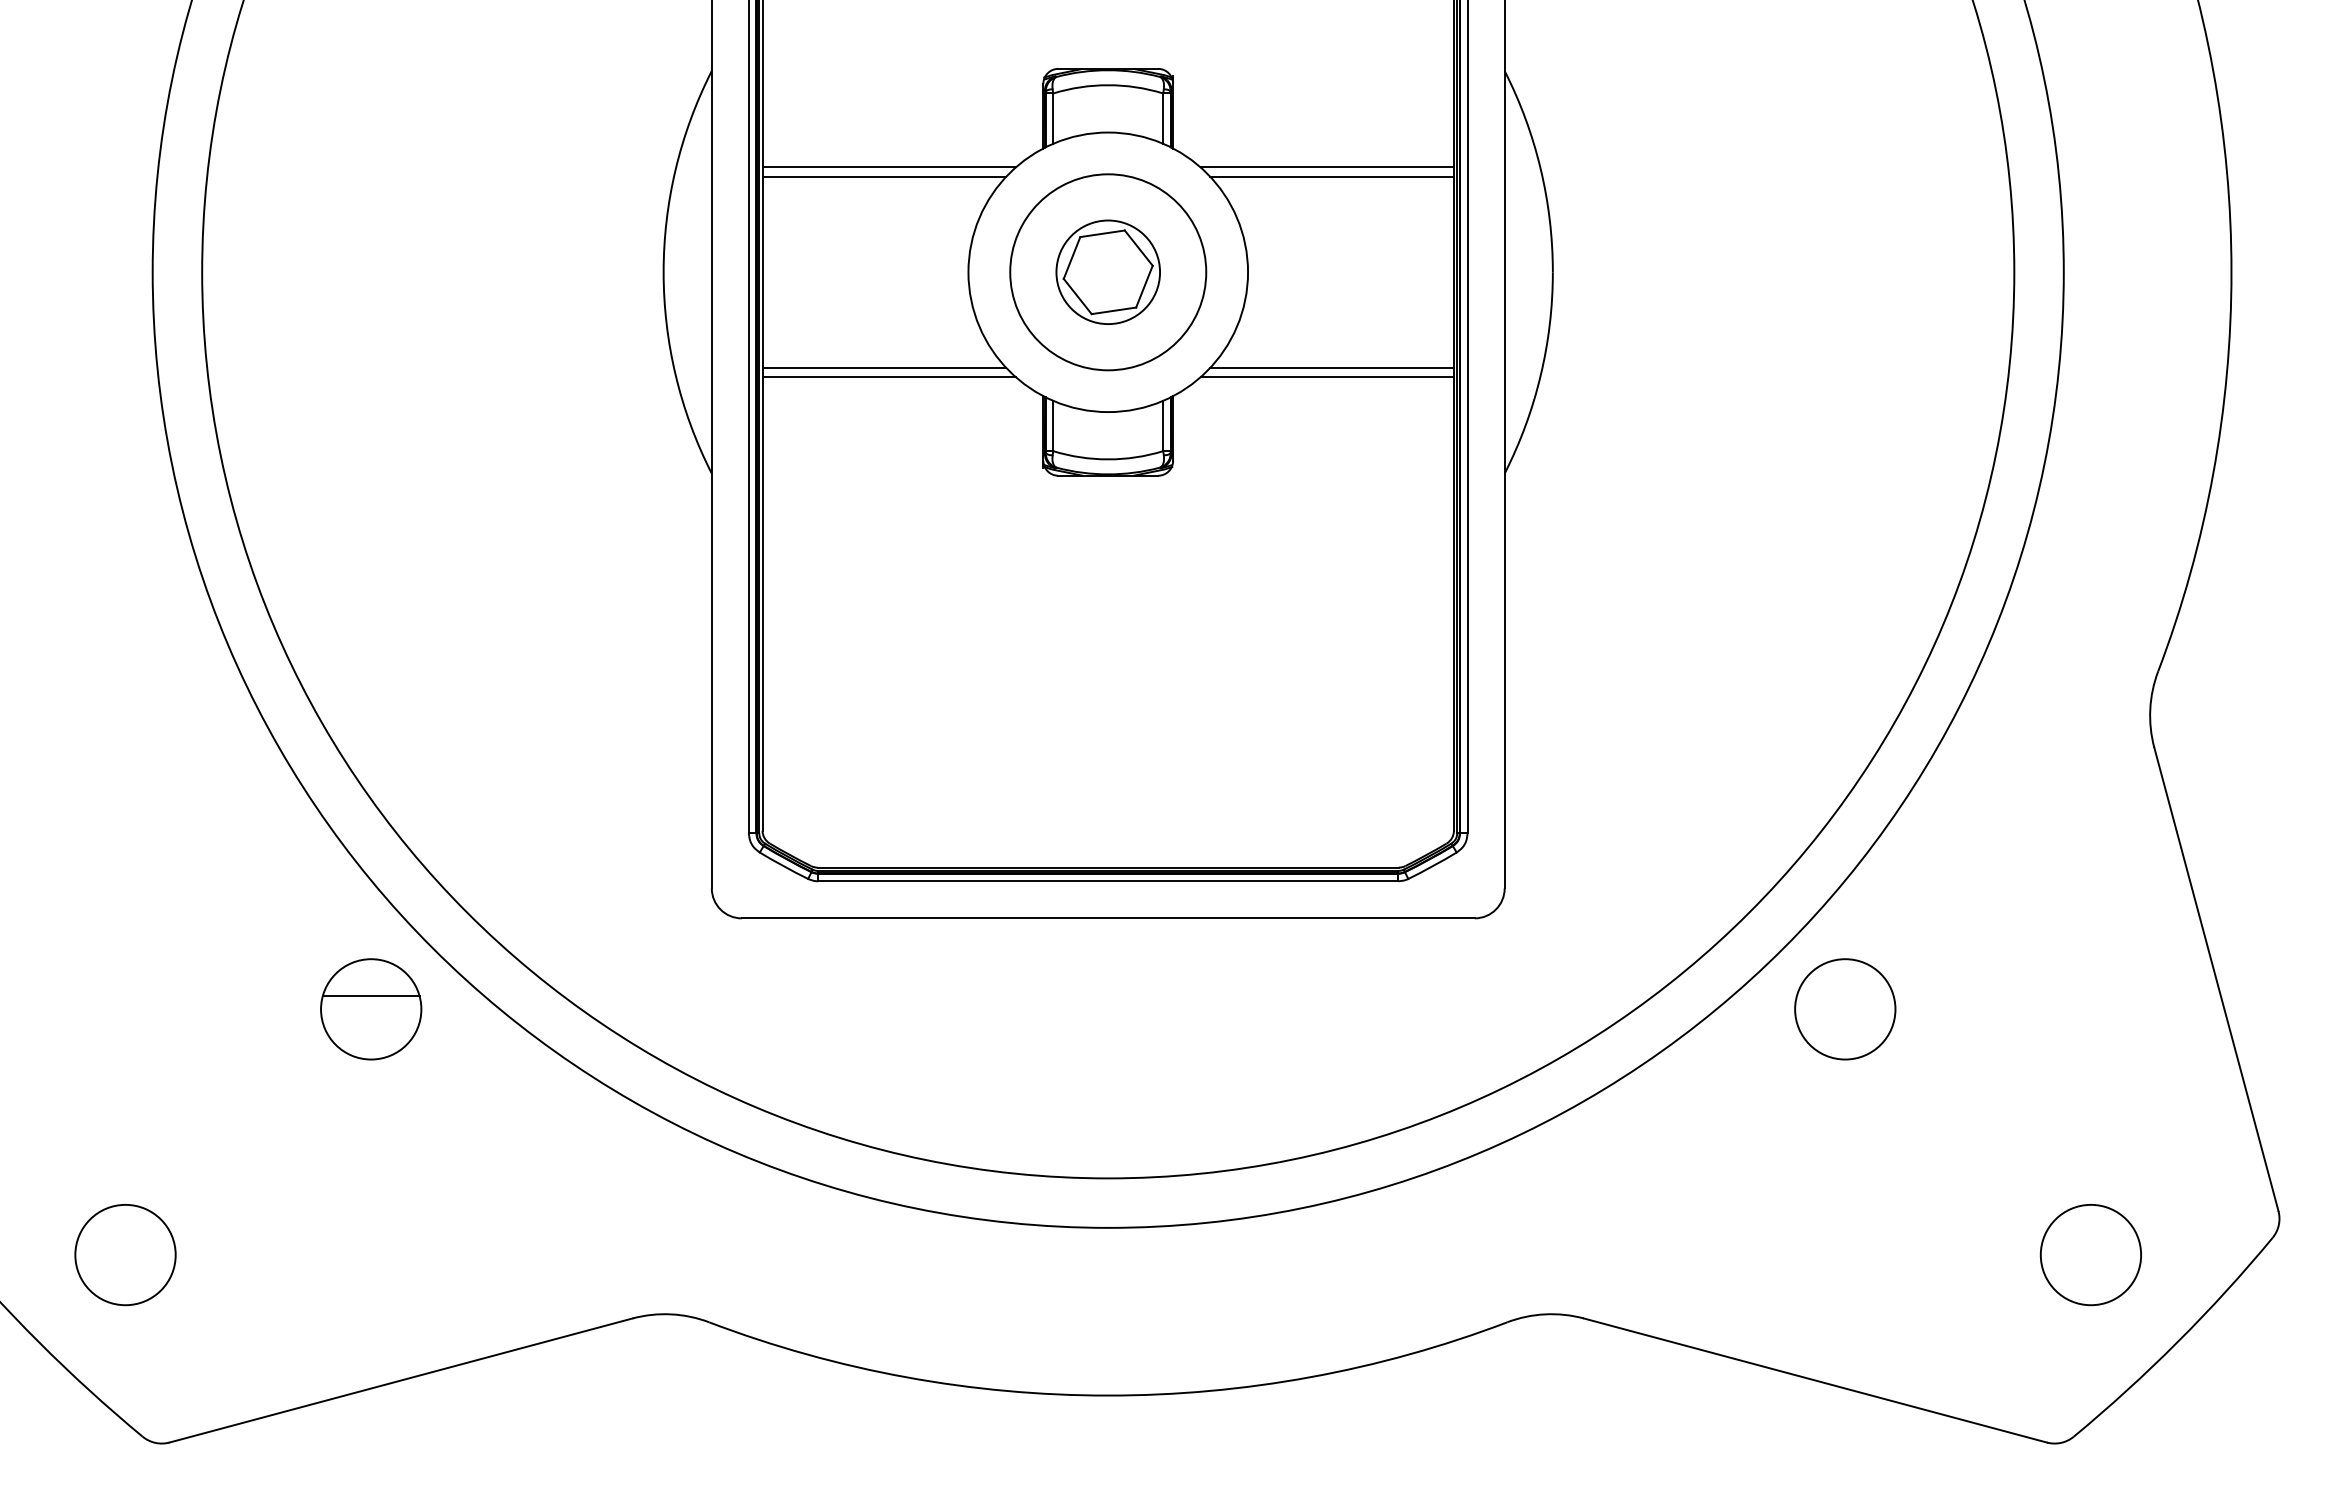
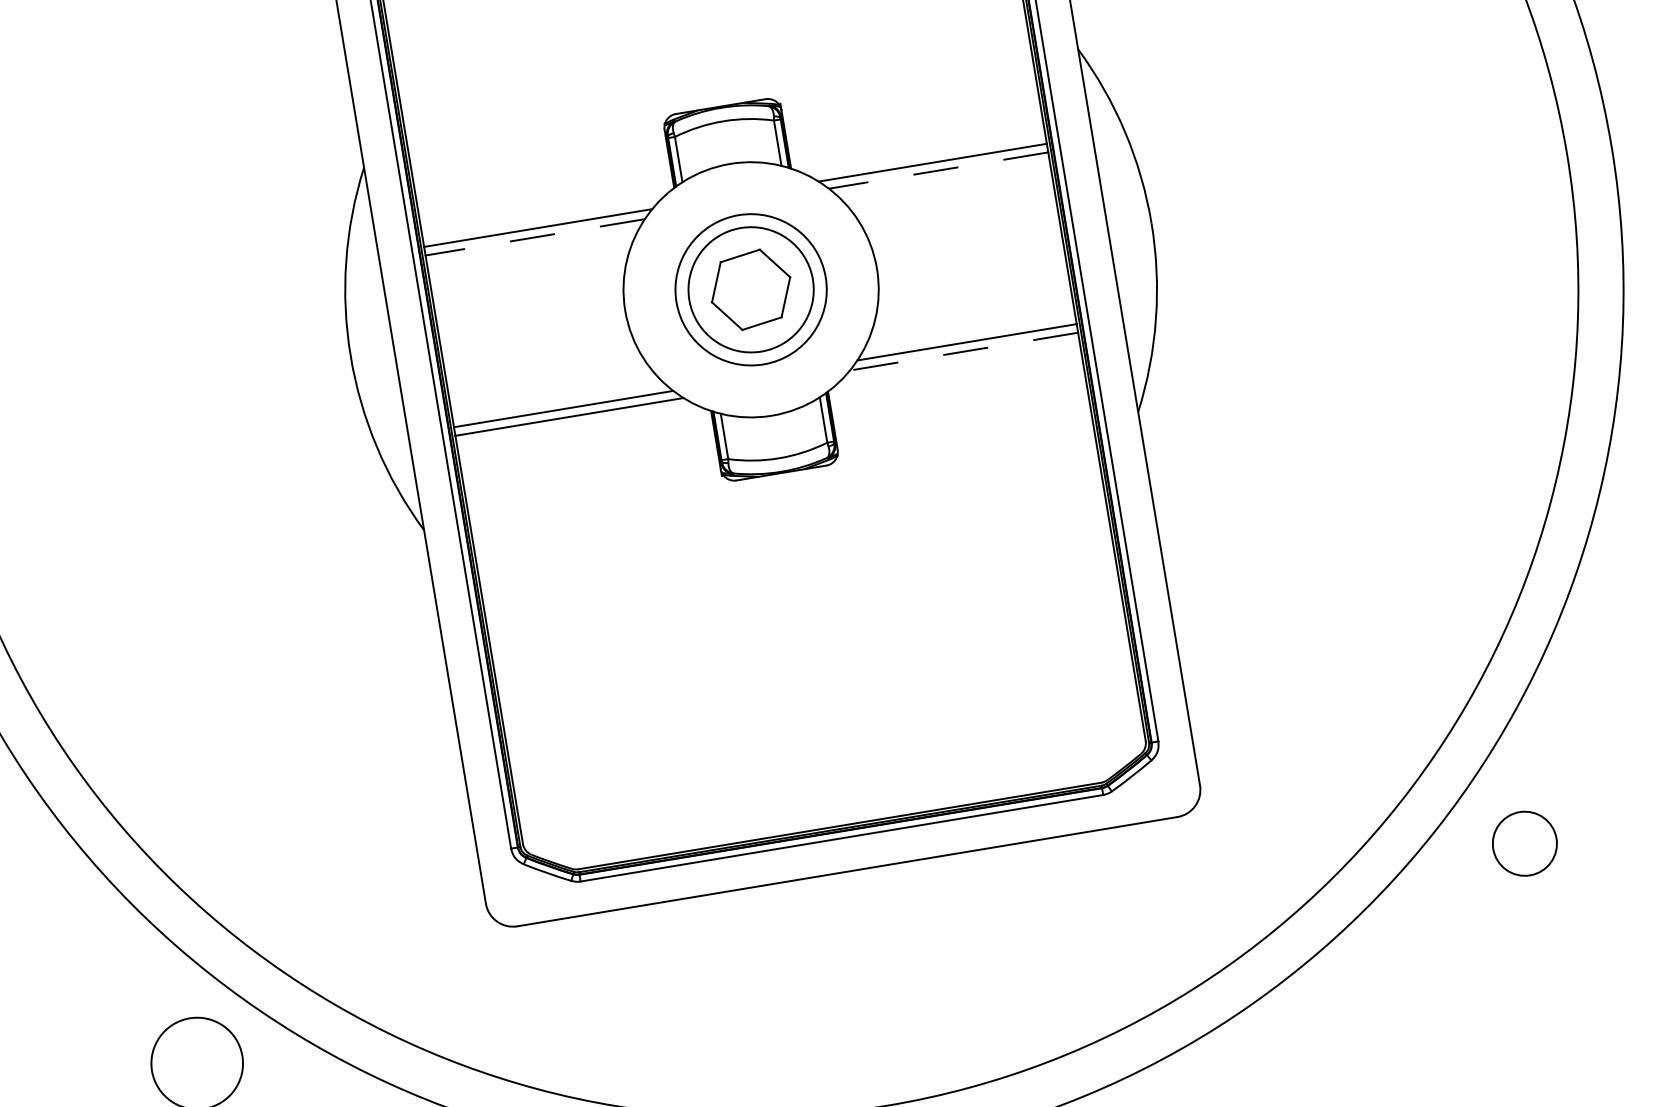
line: (884, 176) -> (535, 236), solid -> dashed
line: (1332, 176) -> (938, 170), solid -> dashed
circle: (1108, 272) -> (751, 289), size x0.7
circle: (1108, 272) -> (751, 289), size x1.6
line: (1327, 377) -> (964, 351), solid -> dashed
line: (370, 996) -> (194, 1052), removed
circle: (1845, 1009) -> (1525, 843), size x0.7

